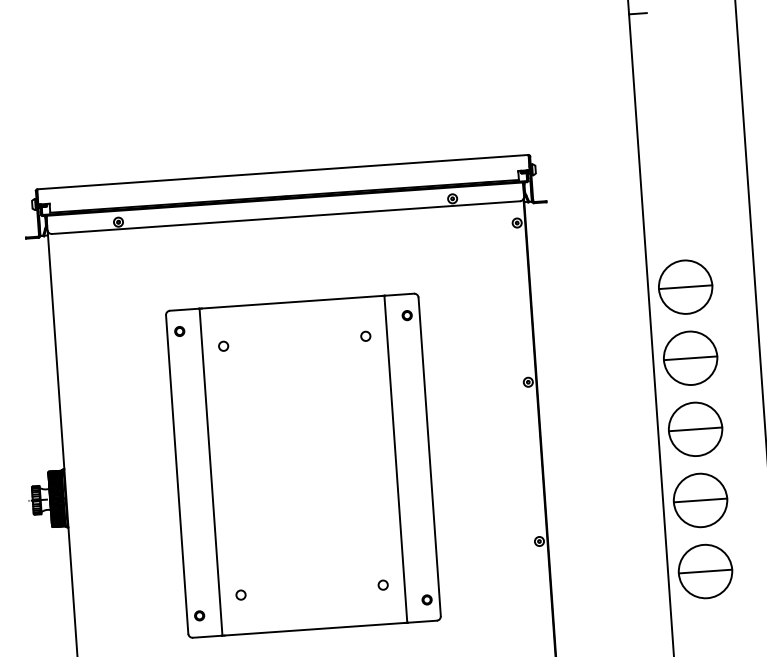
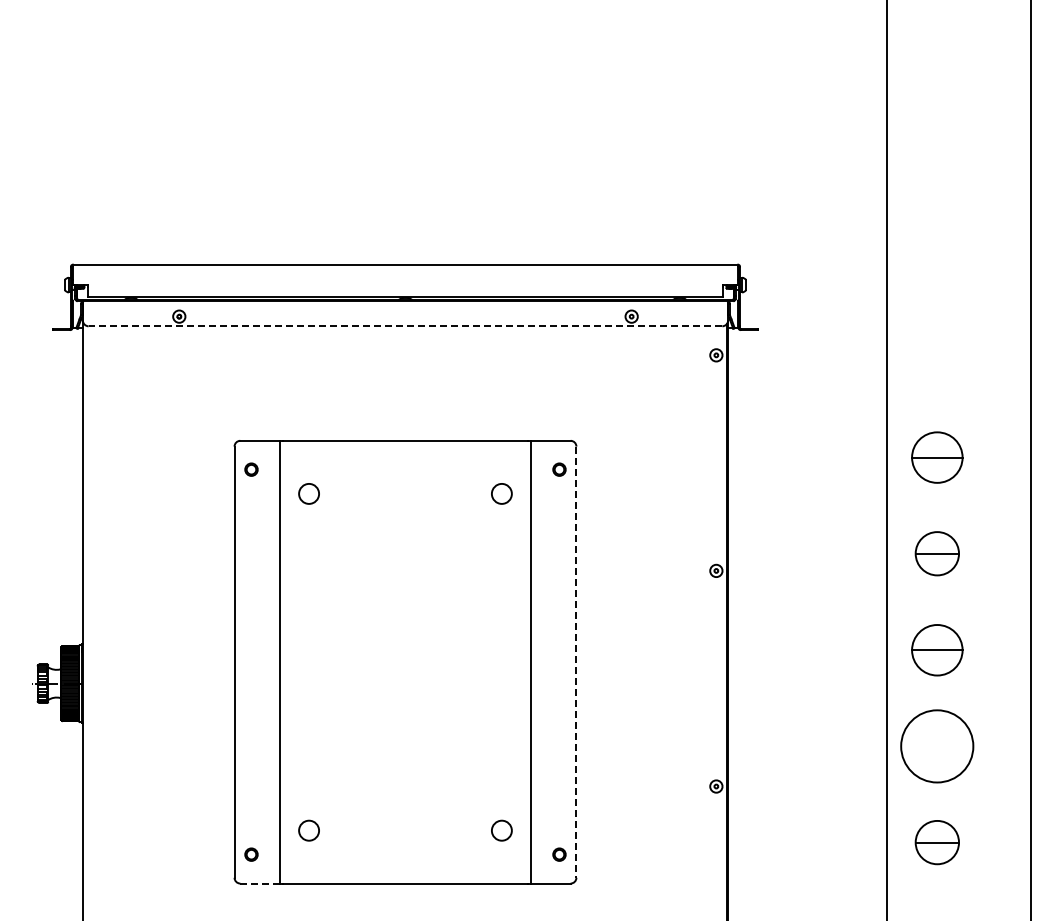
line: (637, 13) -> (898, 84), removed
line: (286, 217) -> (405, 326), solid -> dashed
part: (685, 287) -> (937, 457), size x0.7
circle: (365, 336) -> (501, 493), size x1.6
circle: (223, 346) -> (309, 493), size x1.6
part: (690, 357) -> (937, 553), size x0.6
part: (695, 429) -> (937, 650), size x0.7
line: (429, 457) -> (576, 662), solid -> dashed
line: (700, 500) -> (937, 746), removed
part: (705, 571) -> (937, 842), size x0.6
circle: (383, 585) -> (501, 830), size x1.6
circle: (241, 594) -> (309, 830), size x1.6
line: (207, 636) -> (259, 883), solid -> dashed

